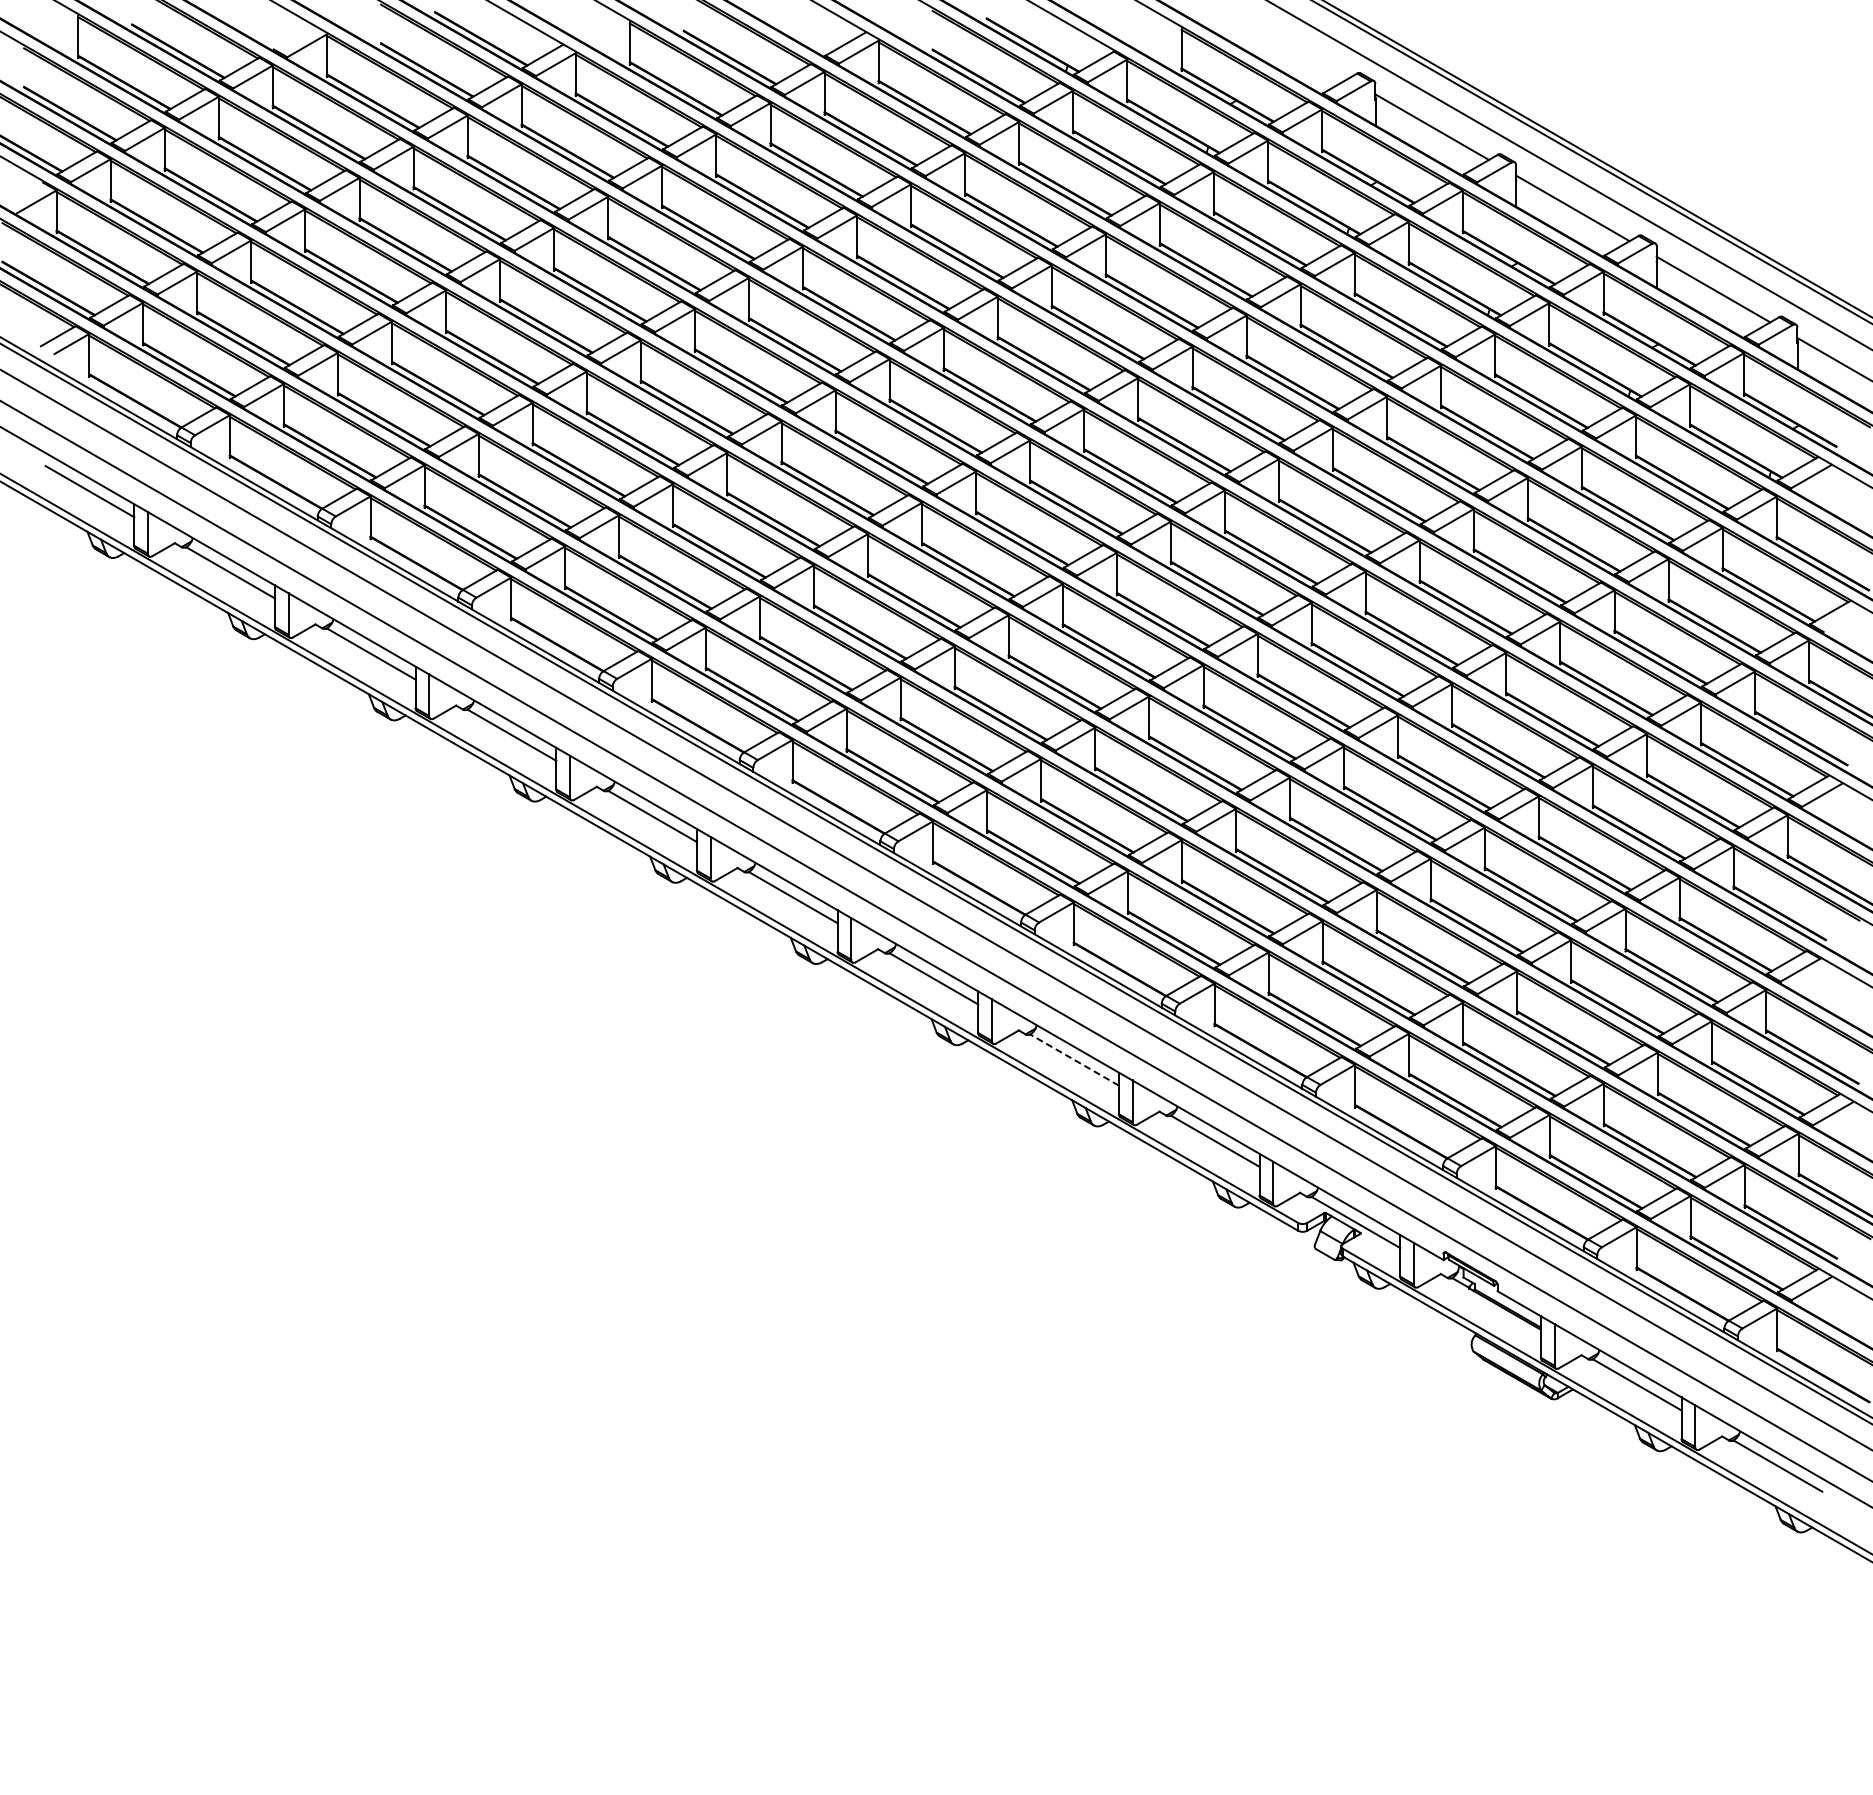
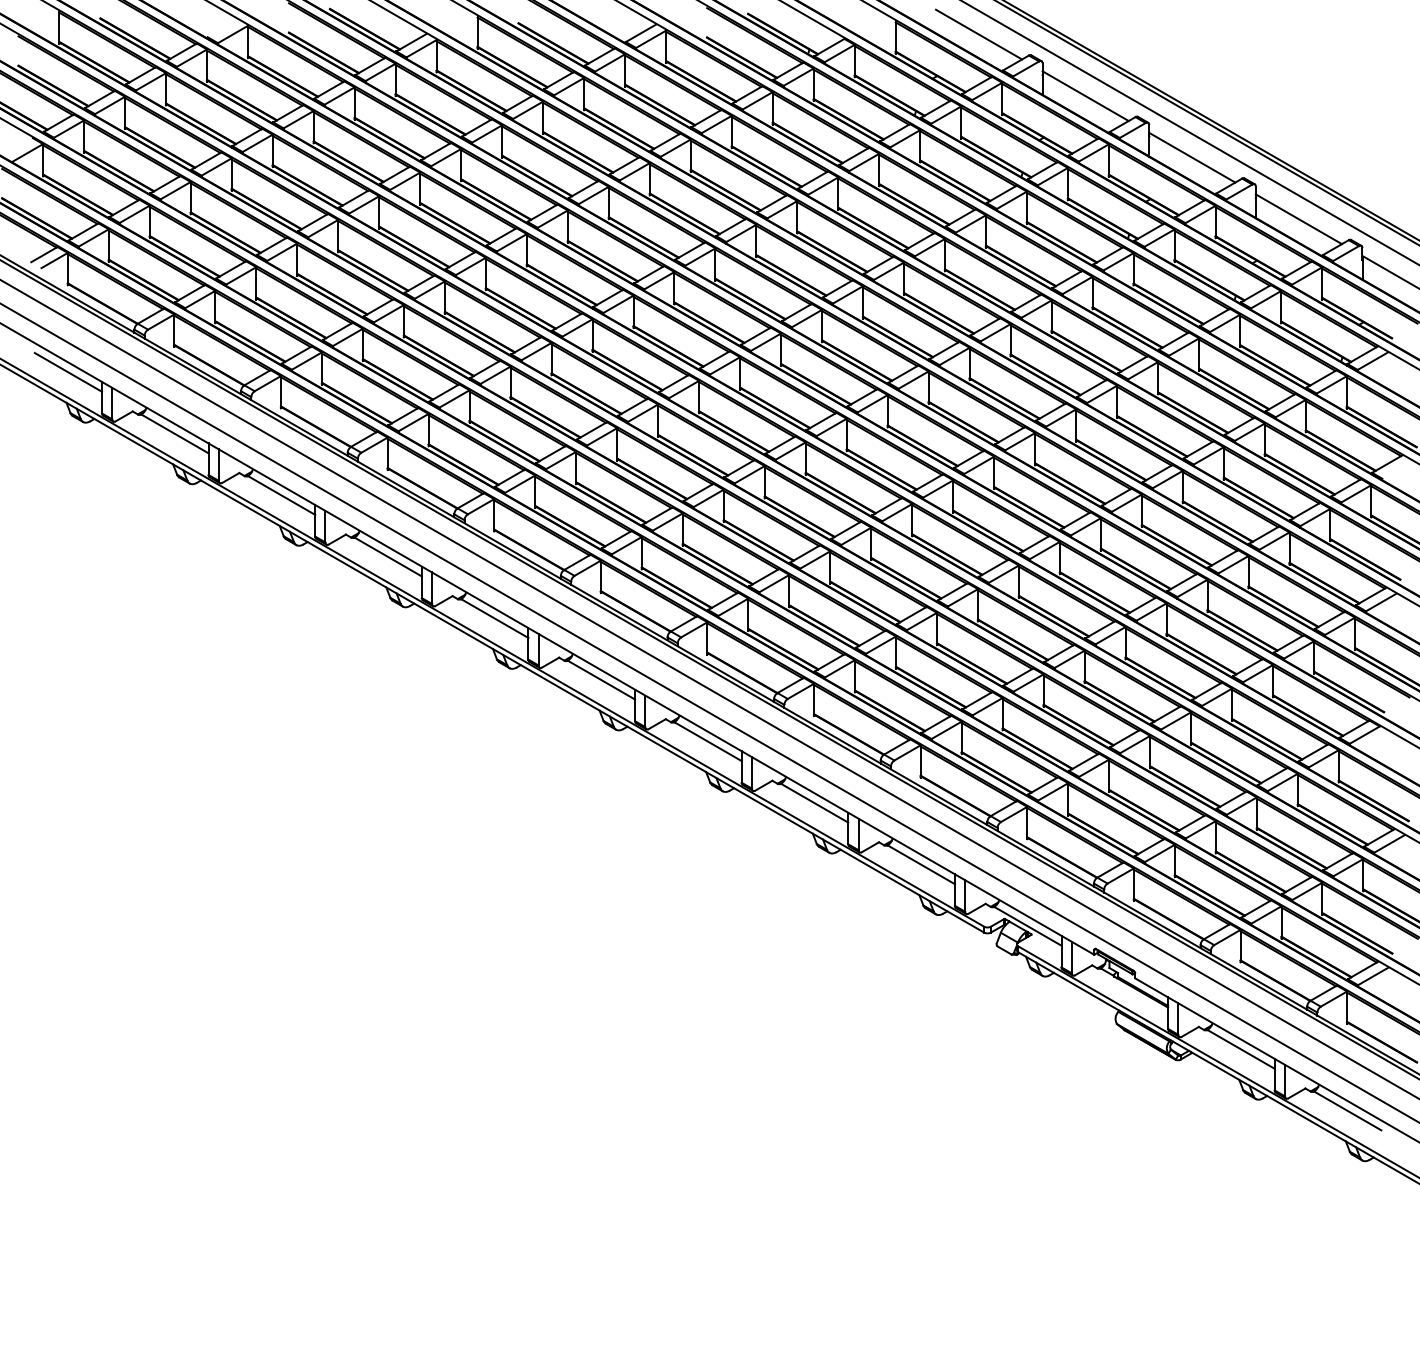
line: (1291, 45) -> (979, 34), added
line: (1074, 1059) -> (814, 802), dashed -> solid

